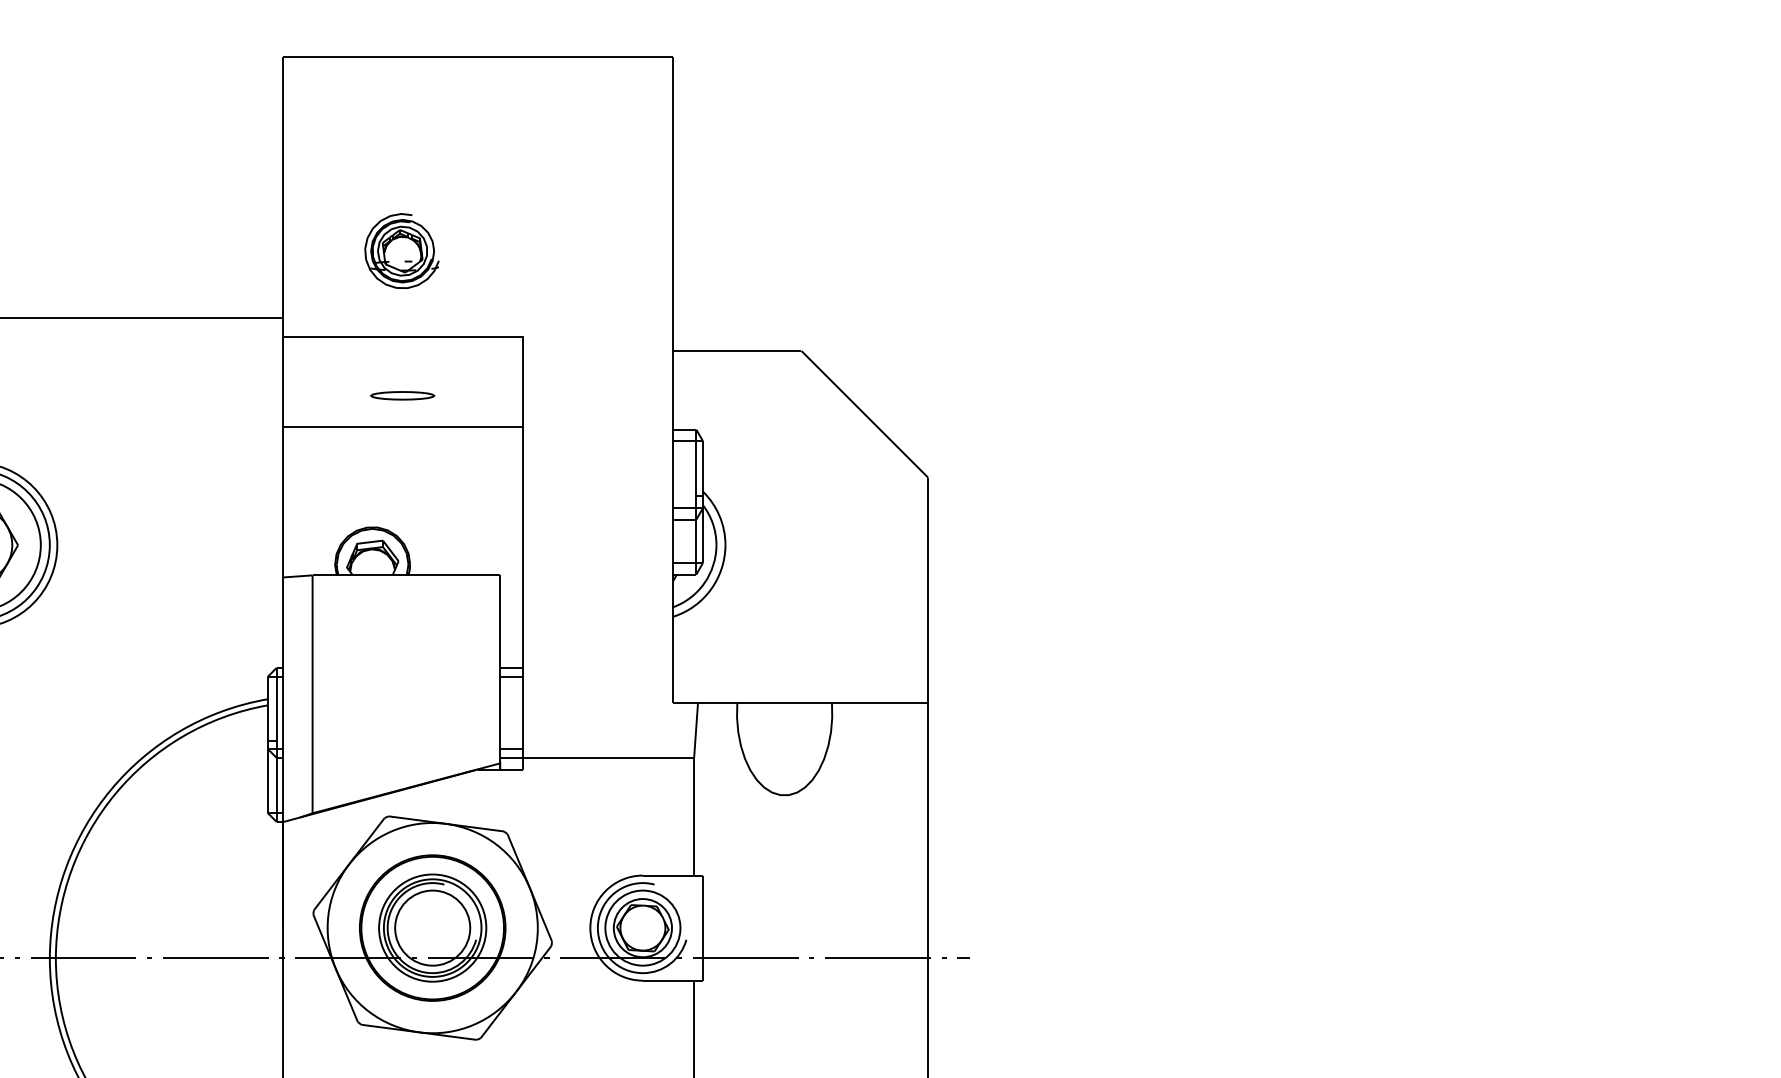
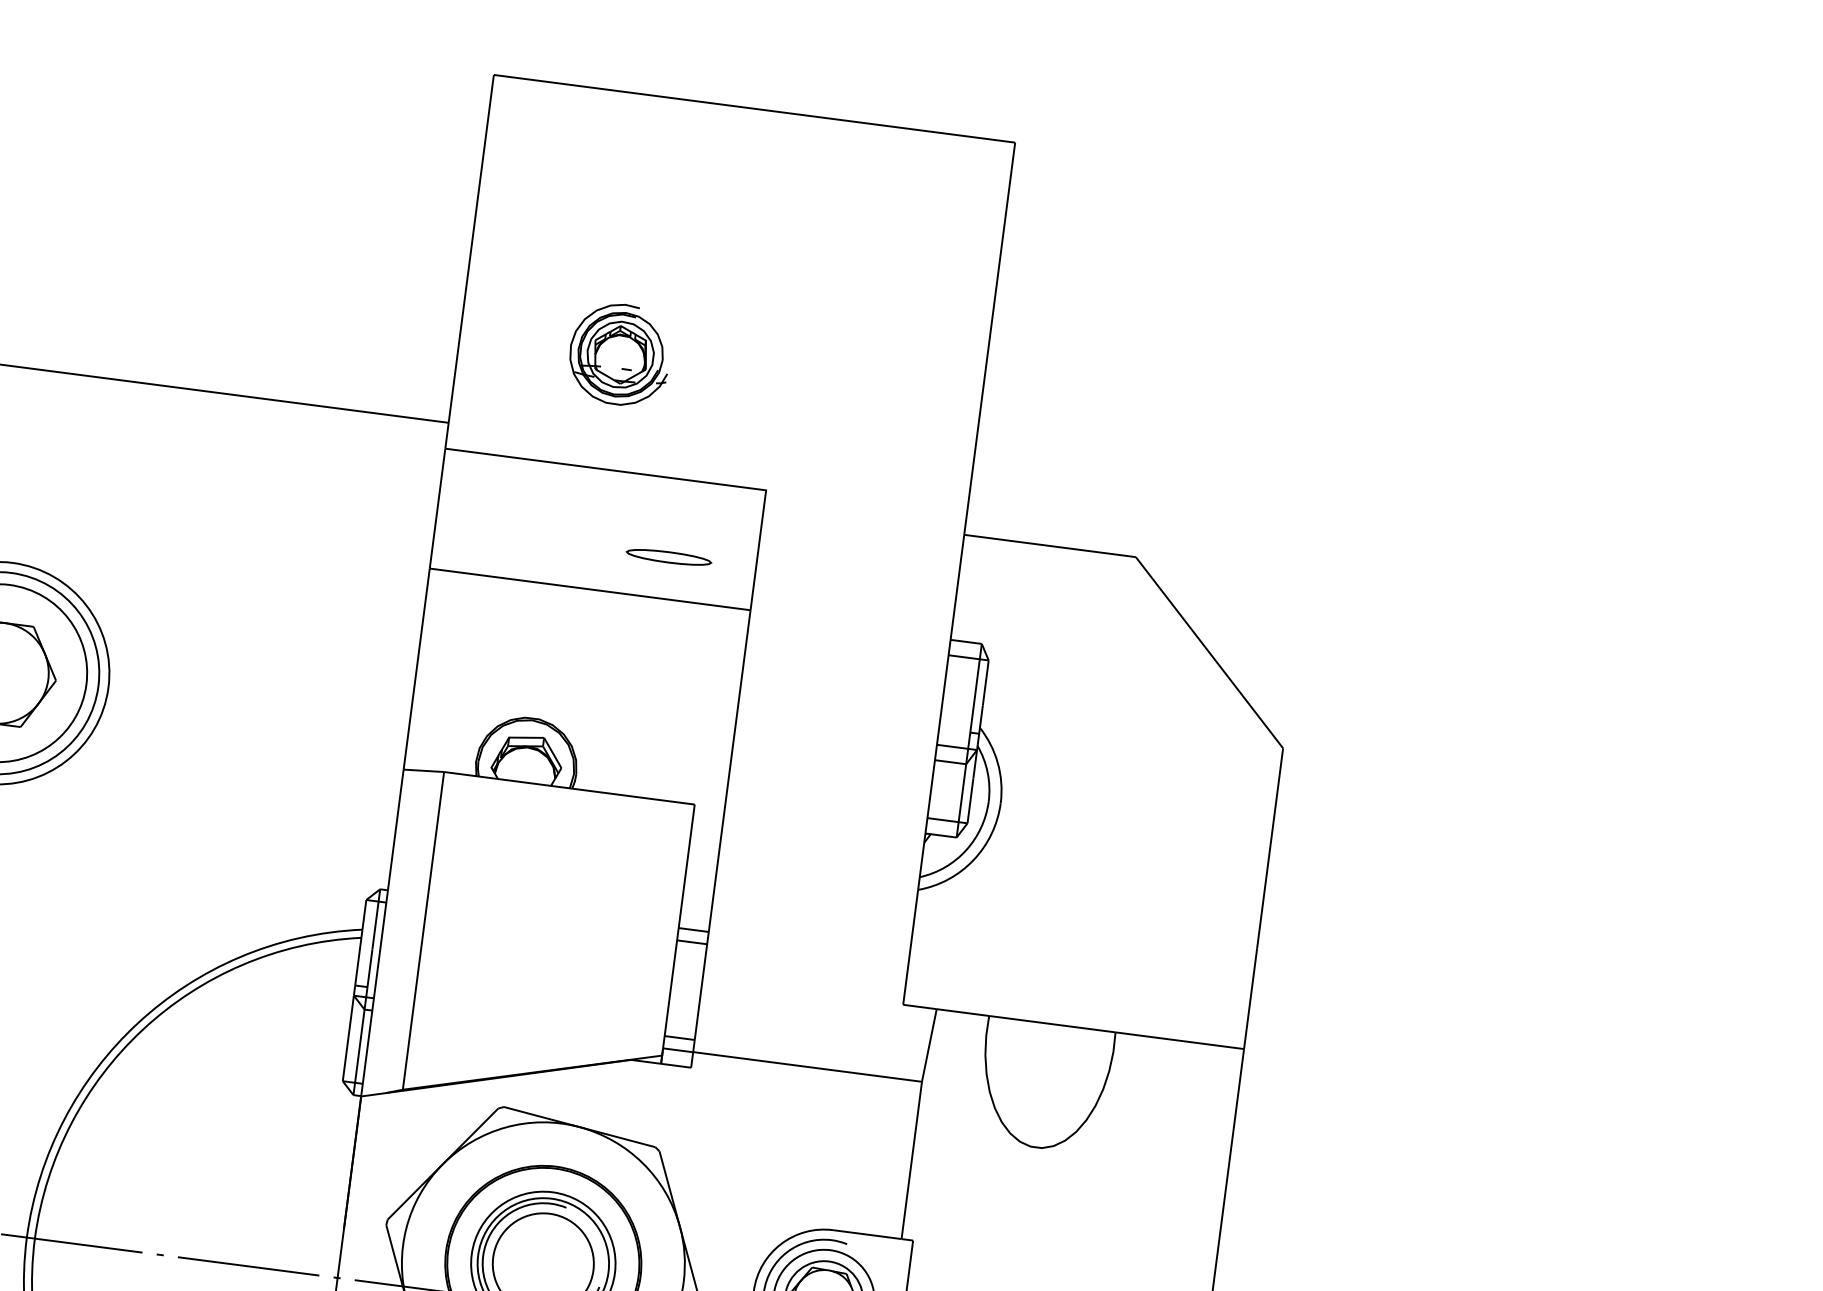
part: (402, 395) -> (668, 556), moved

